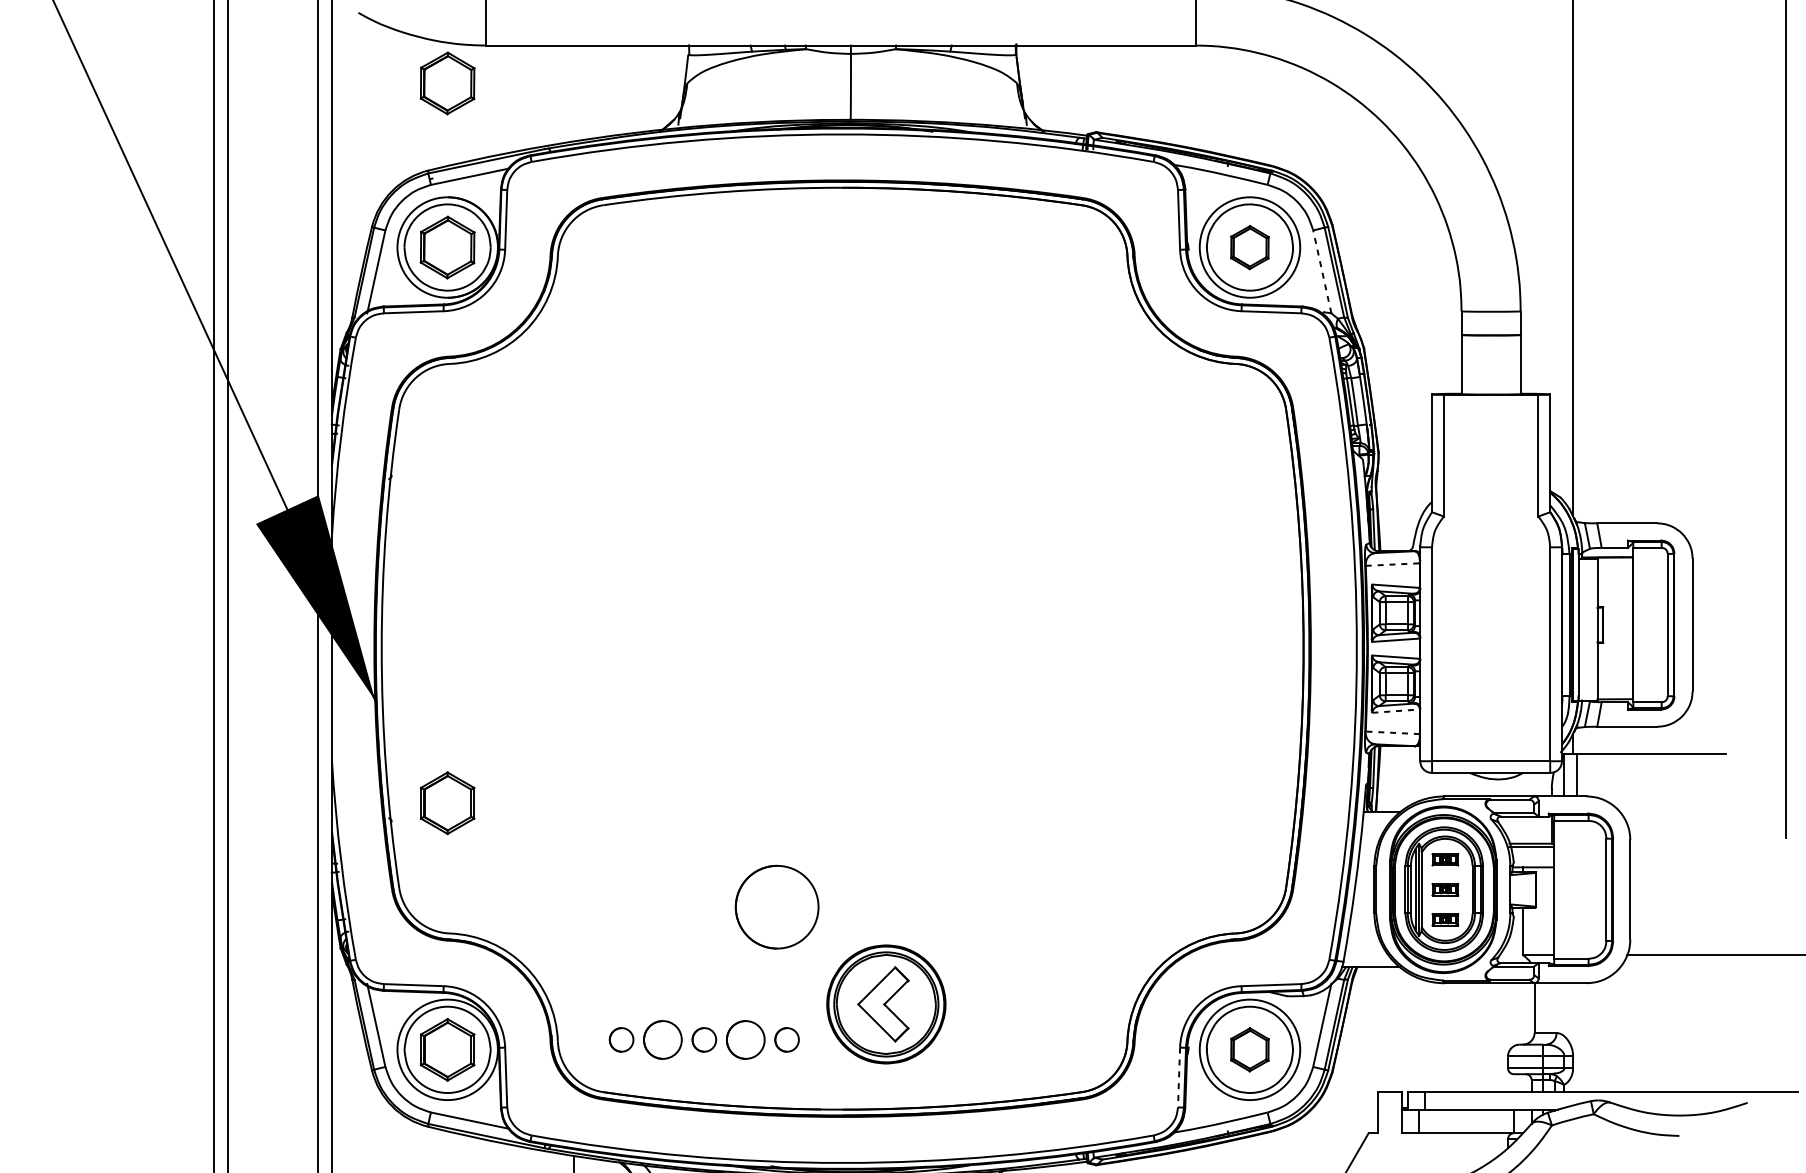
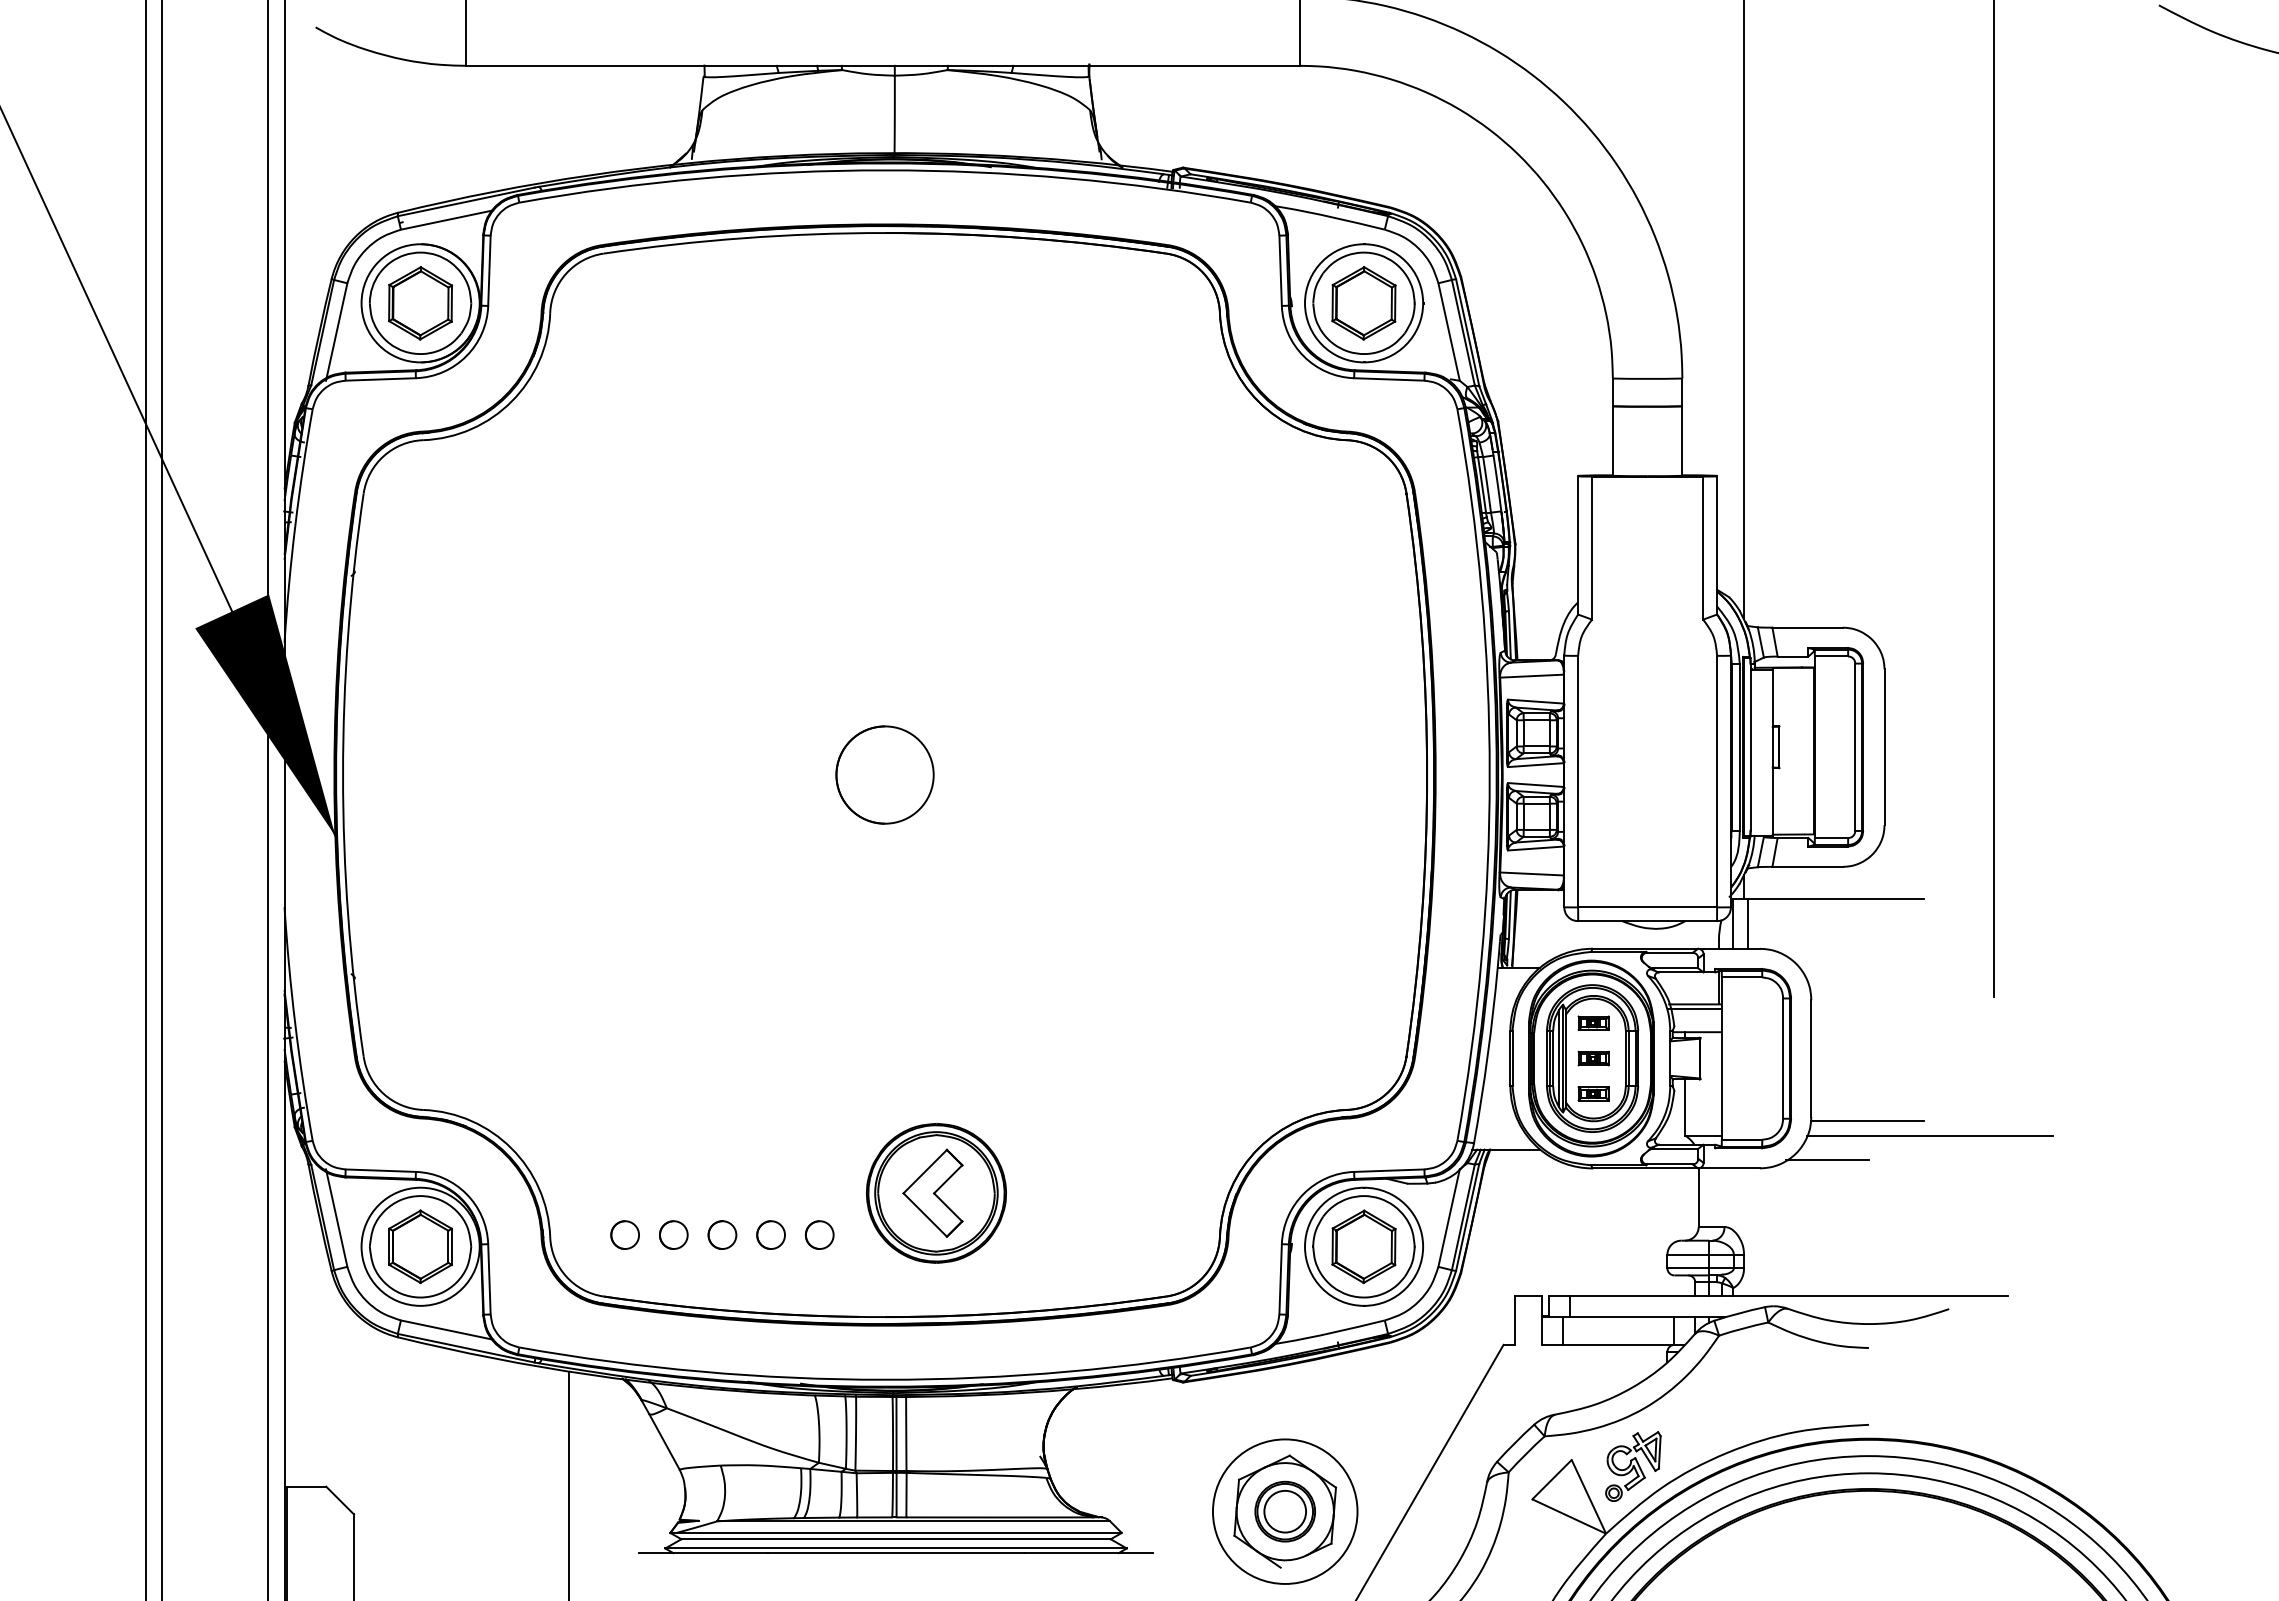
part: (447, 83) -> (420, 110), removed
part: (1249, 247) -> (1363, 303), size x1.43
line: (1322, 272) -> (1449, 332), dashed -> solid
line: (1392, 564) -> (1531, 676), dashed -> solid
line: (1395, 711) -> (1535, 848), dashed -> solid
line: (1392, 732) -> (1531, 873), dashed -> solid
part: (447, 802) -> (420, 956), removed
circle: (776, 906) -> (884, 774), moved
line: (1677, 943) -> (1866, 1121), added
line: (1643, 975) -> (1826, 1159), added
circle: (662, 1039) -> (673, 1234), size x0.62
circle: (745, 1039) -> (770, 1234), size x0.62
part: (1249, 1049) -> (1363, 1246), size x1.43
line: (1178, 1077) -> (1280, 1279), dashed -> solid

